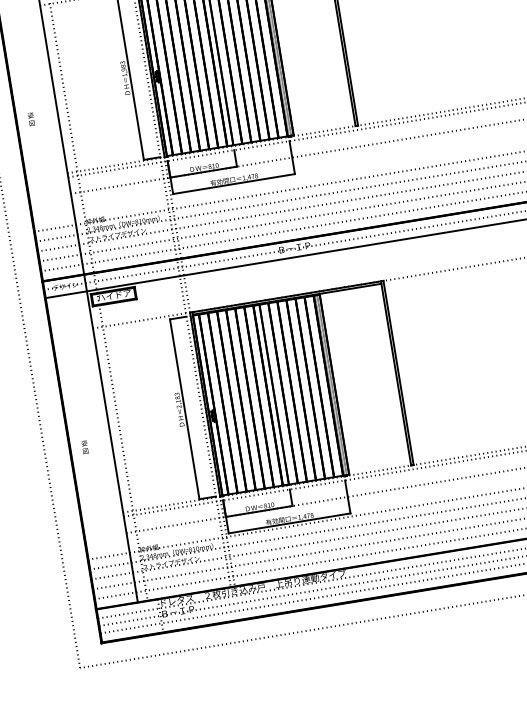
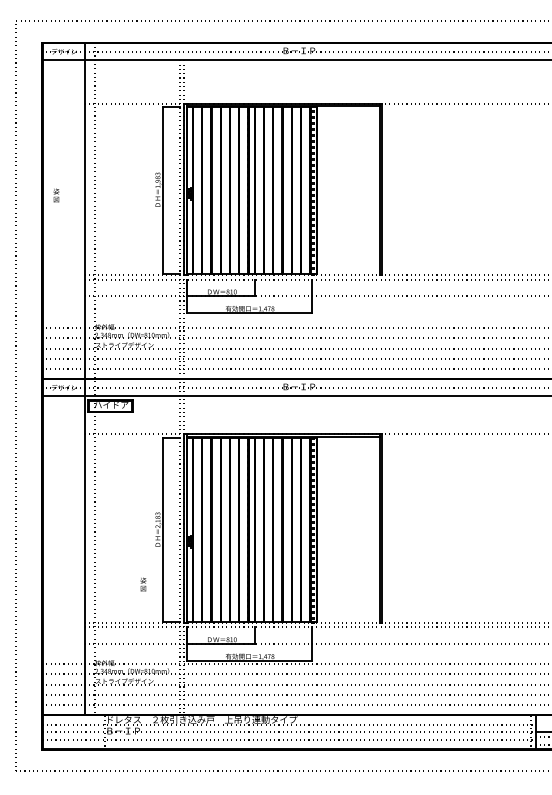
text: (31, 119) -> (56, 195), moved
text: (85, 447) -> (143, 584), moved

